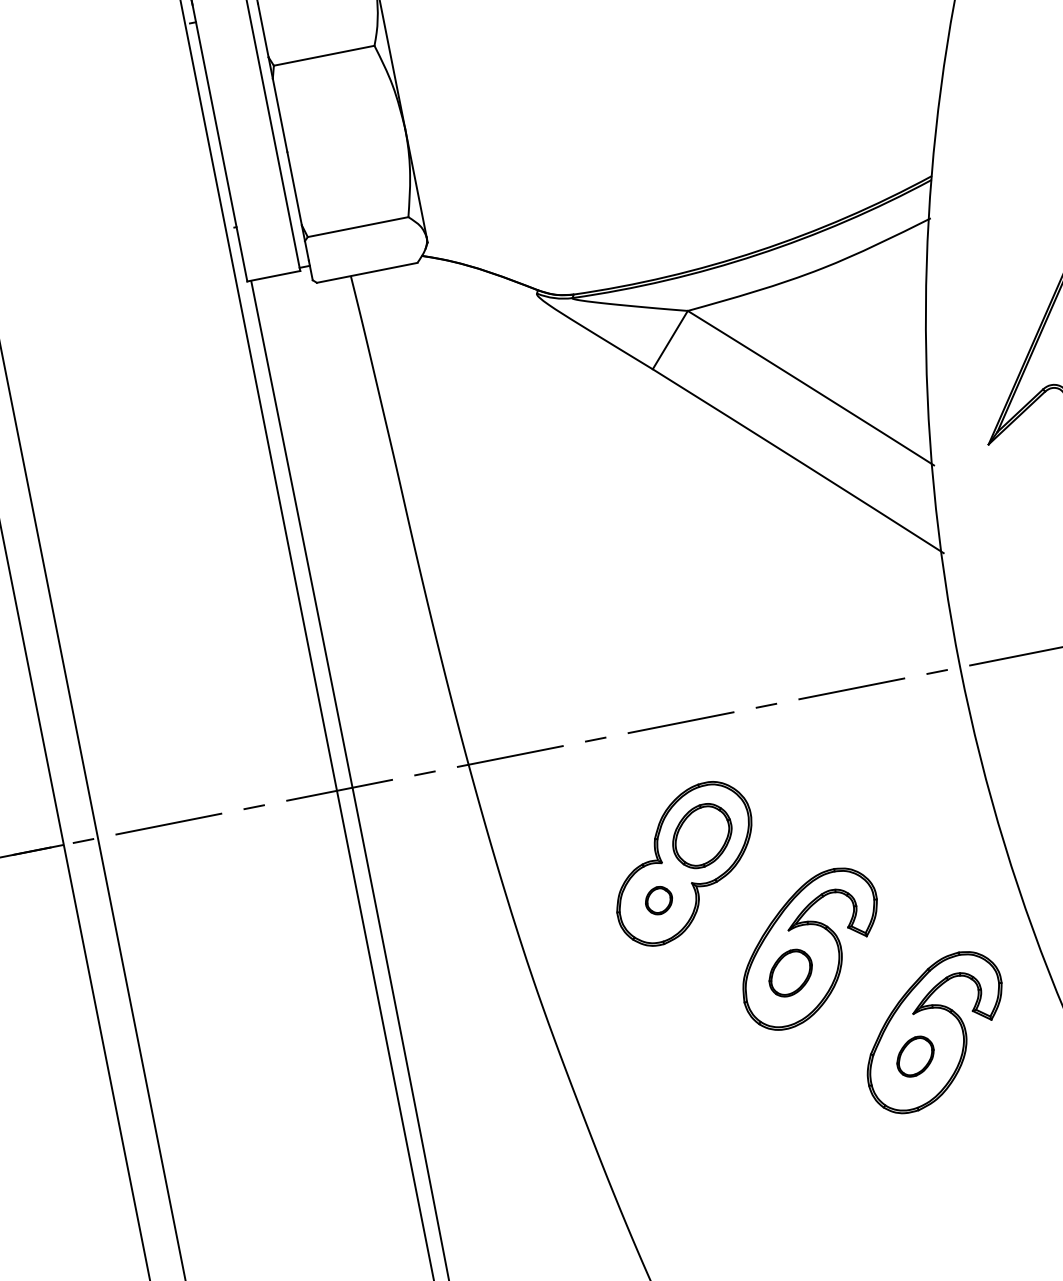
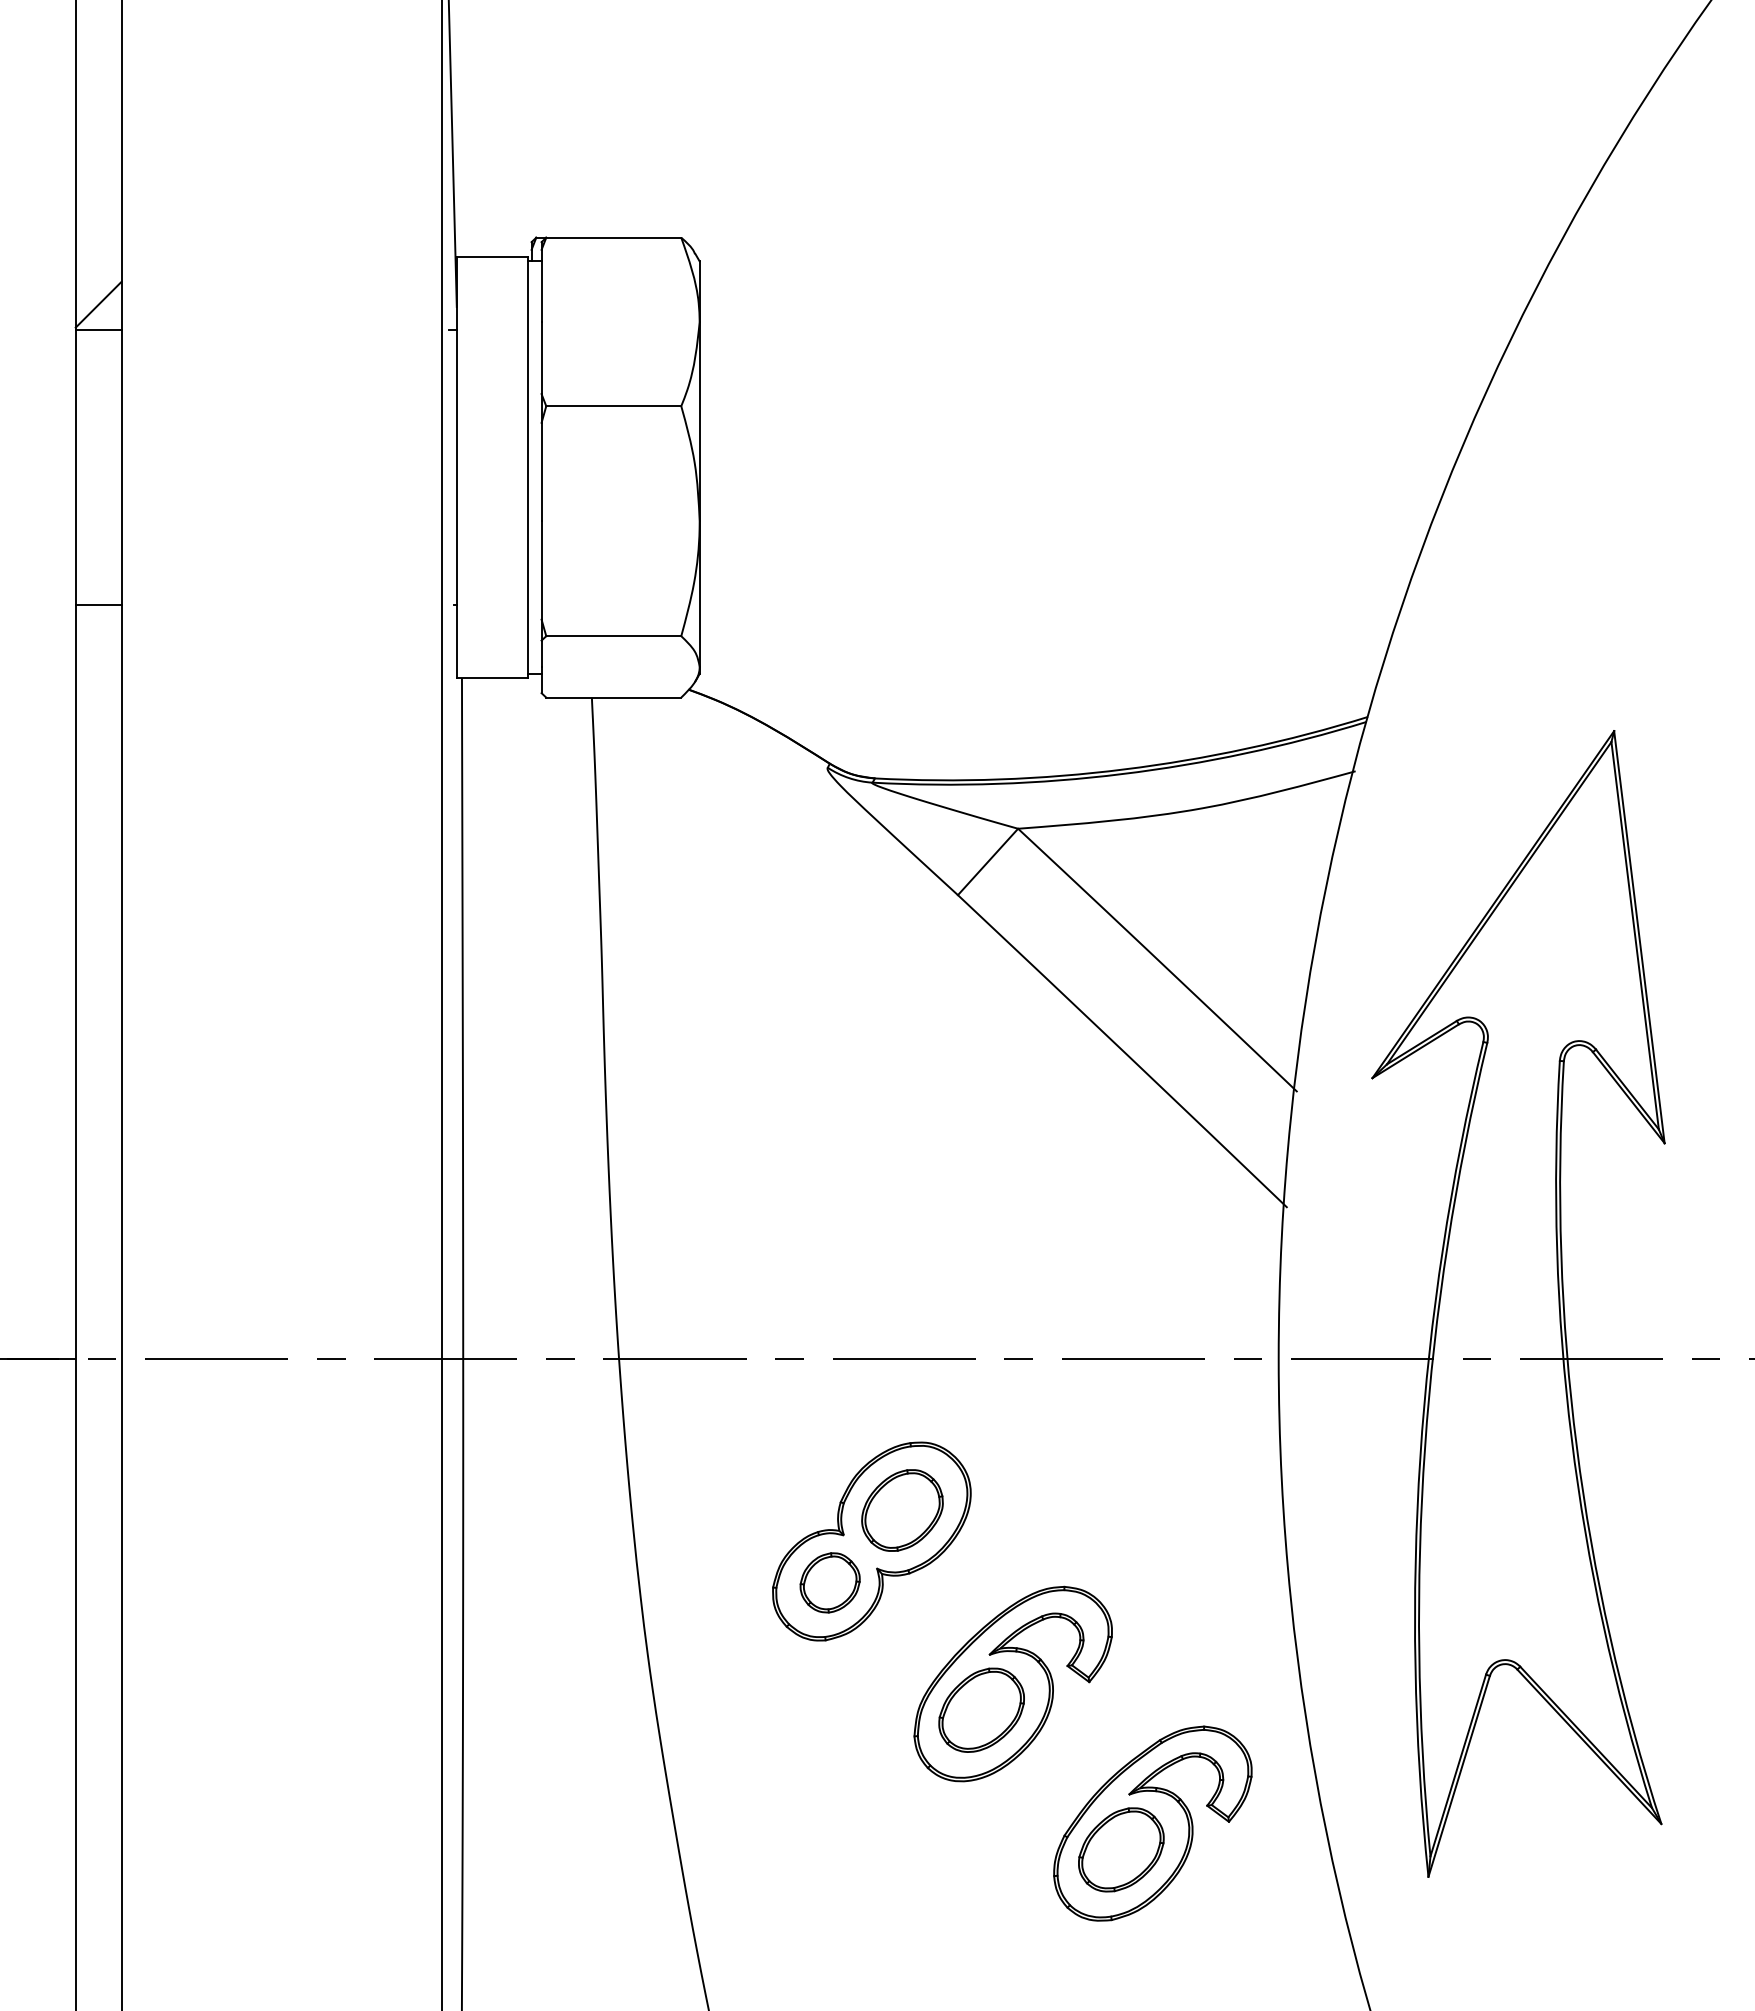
part: (658, 900) -> (829, 1582), size x1.67
part: (790, 972) -> (981, 1709), size x1.43
part: (915, 1056) -> (1121, 1849), size x1.67

